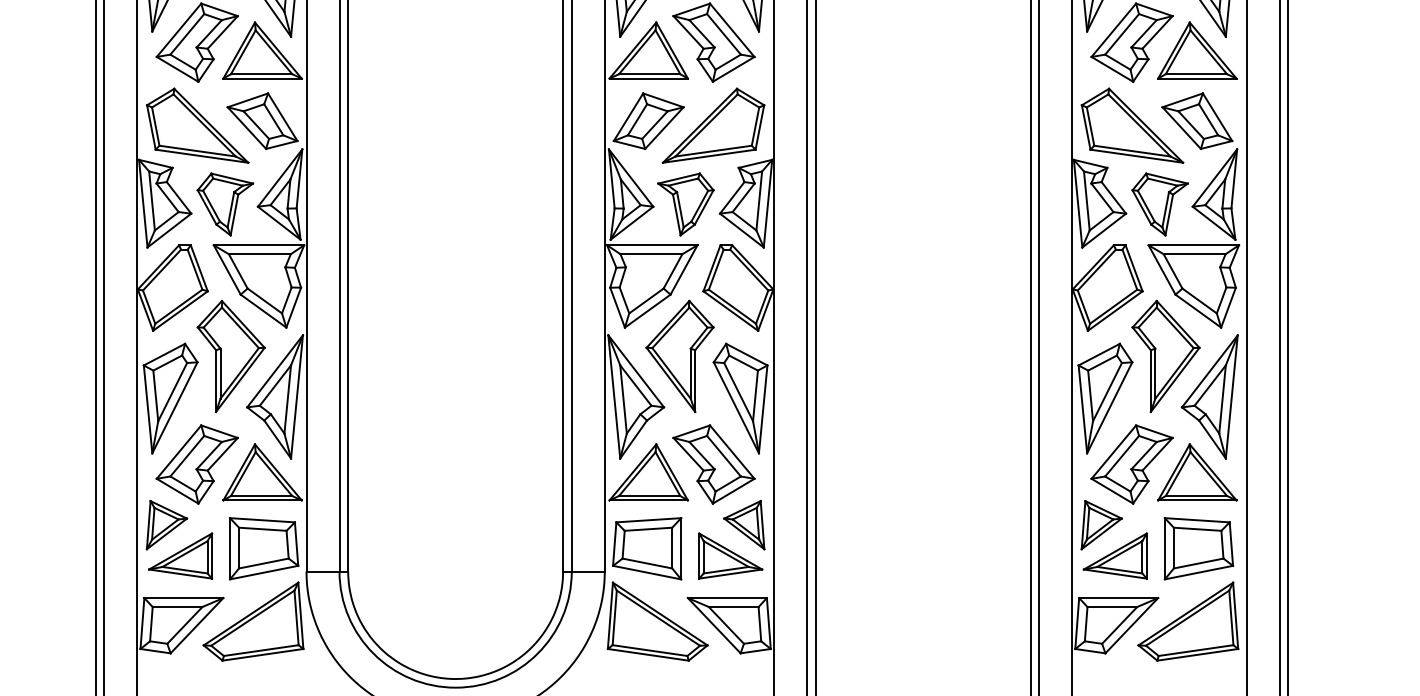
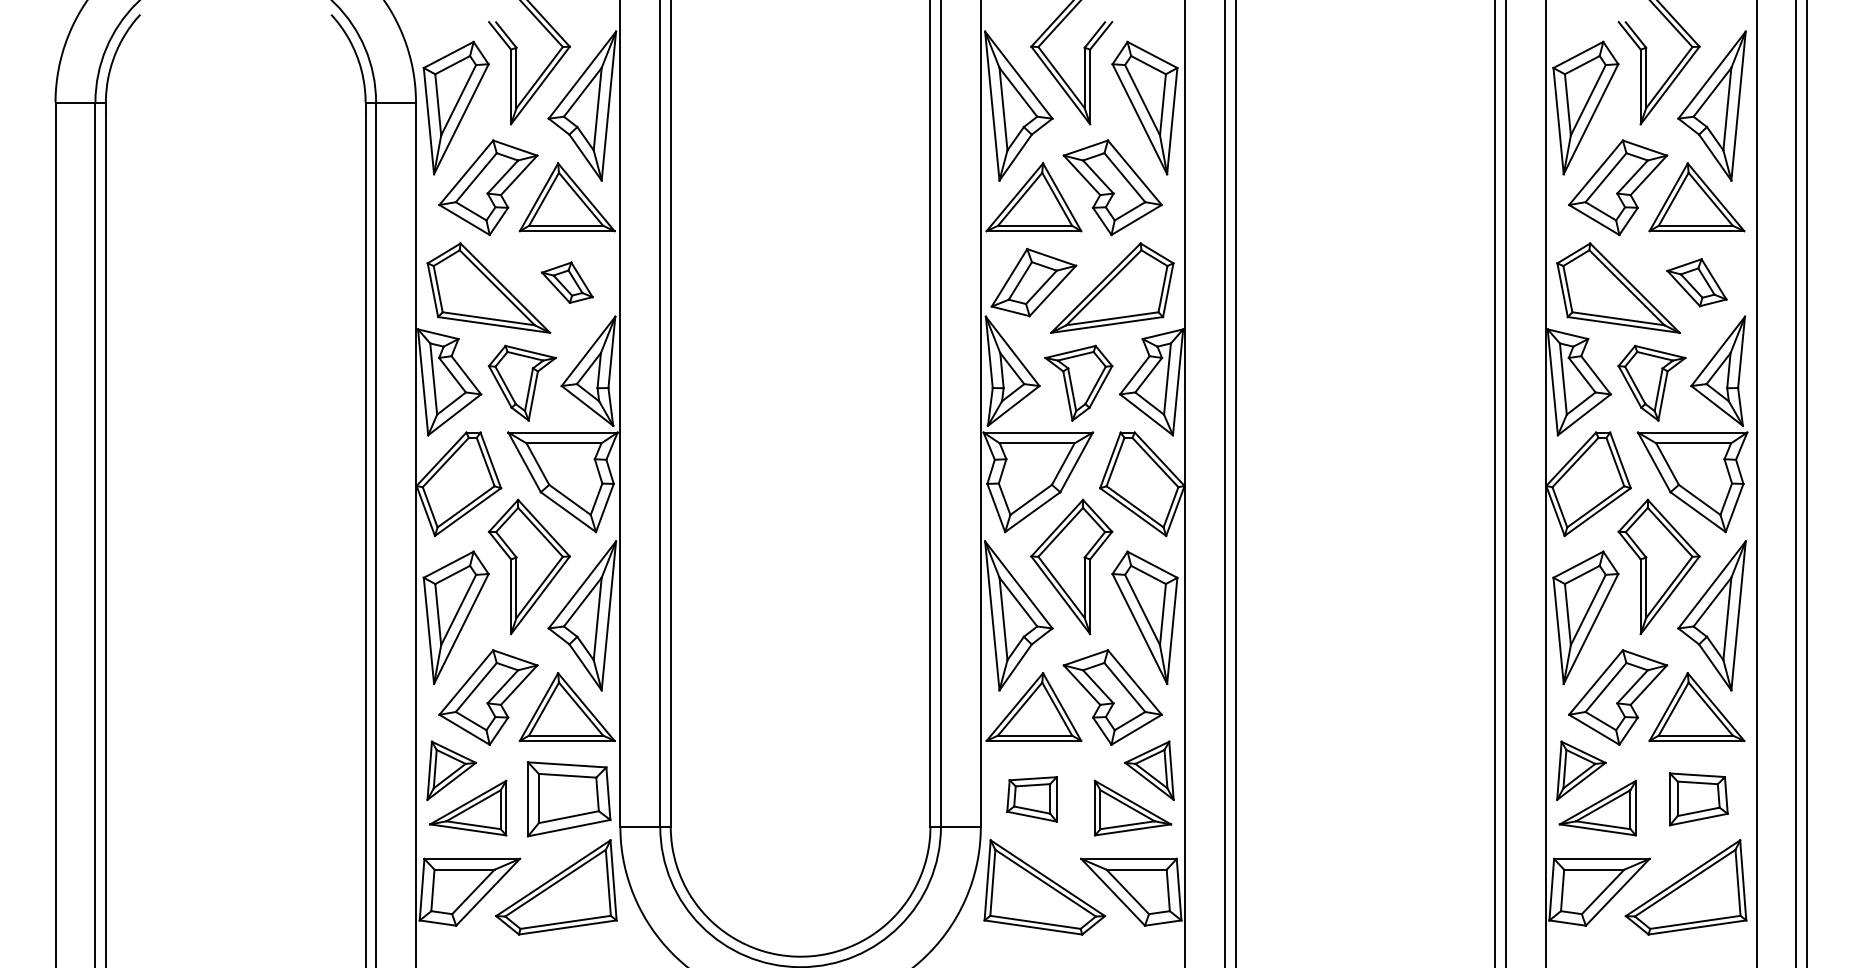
part: (262, 121) -> (567, 282), size x0.6
part: (1197, 121) -> (1696, 282), size x0.7
part: (646, 548) -> (1031, 799), size x0.6
part: (1198, 548) -> (1698, 799), size x0.7

